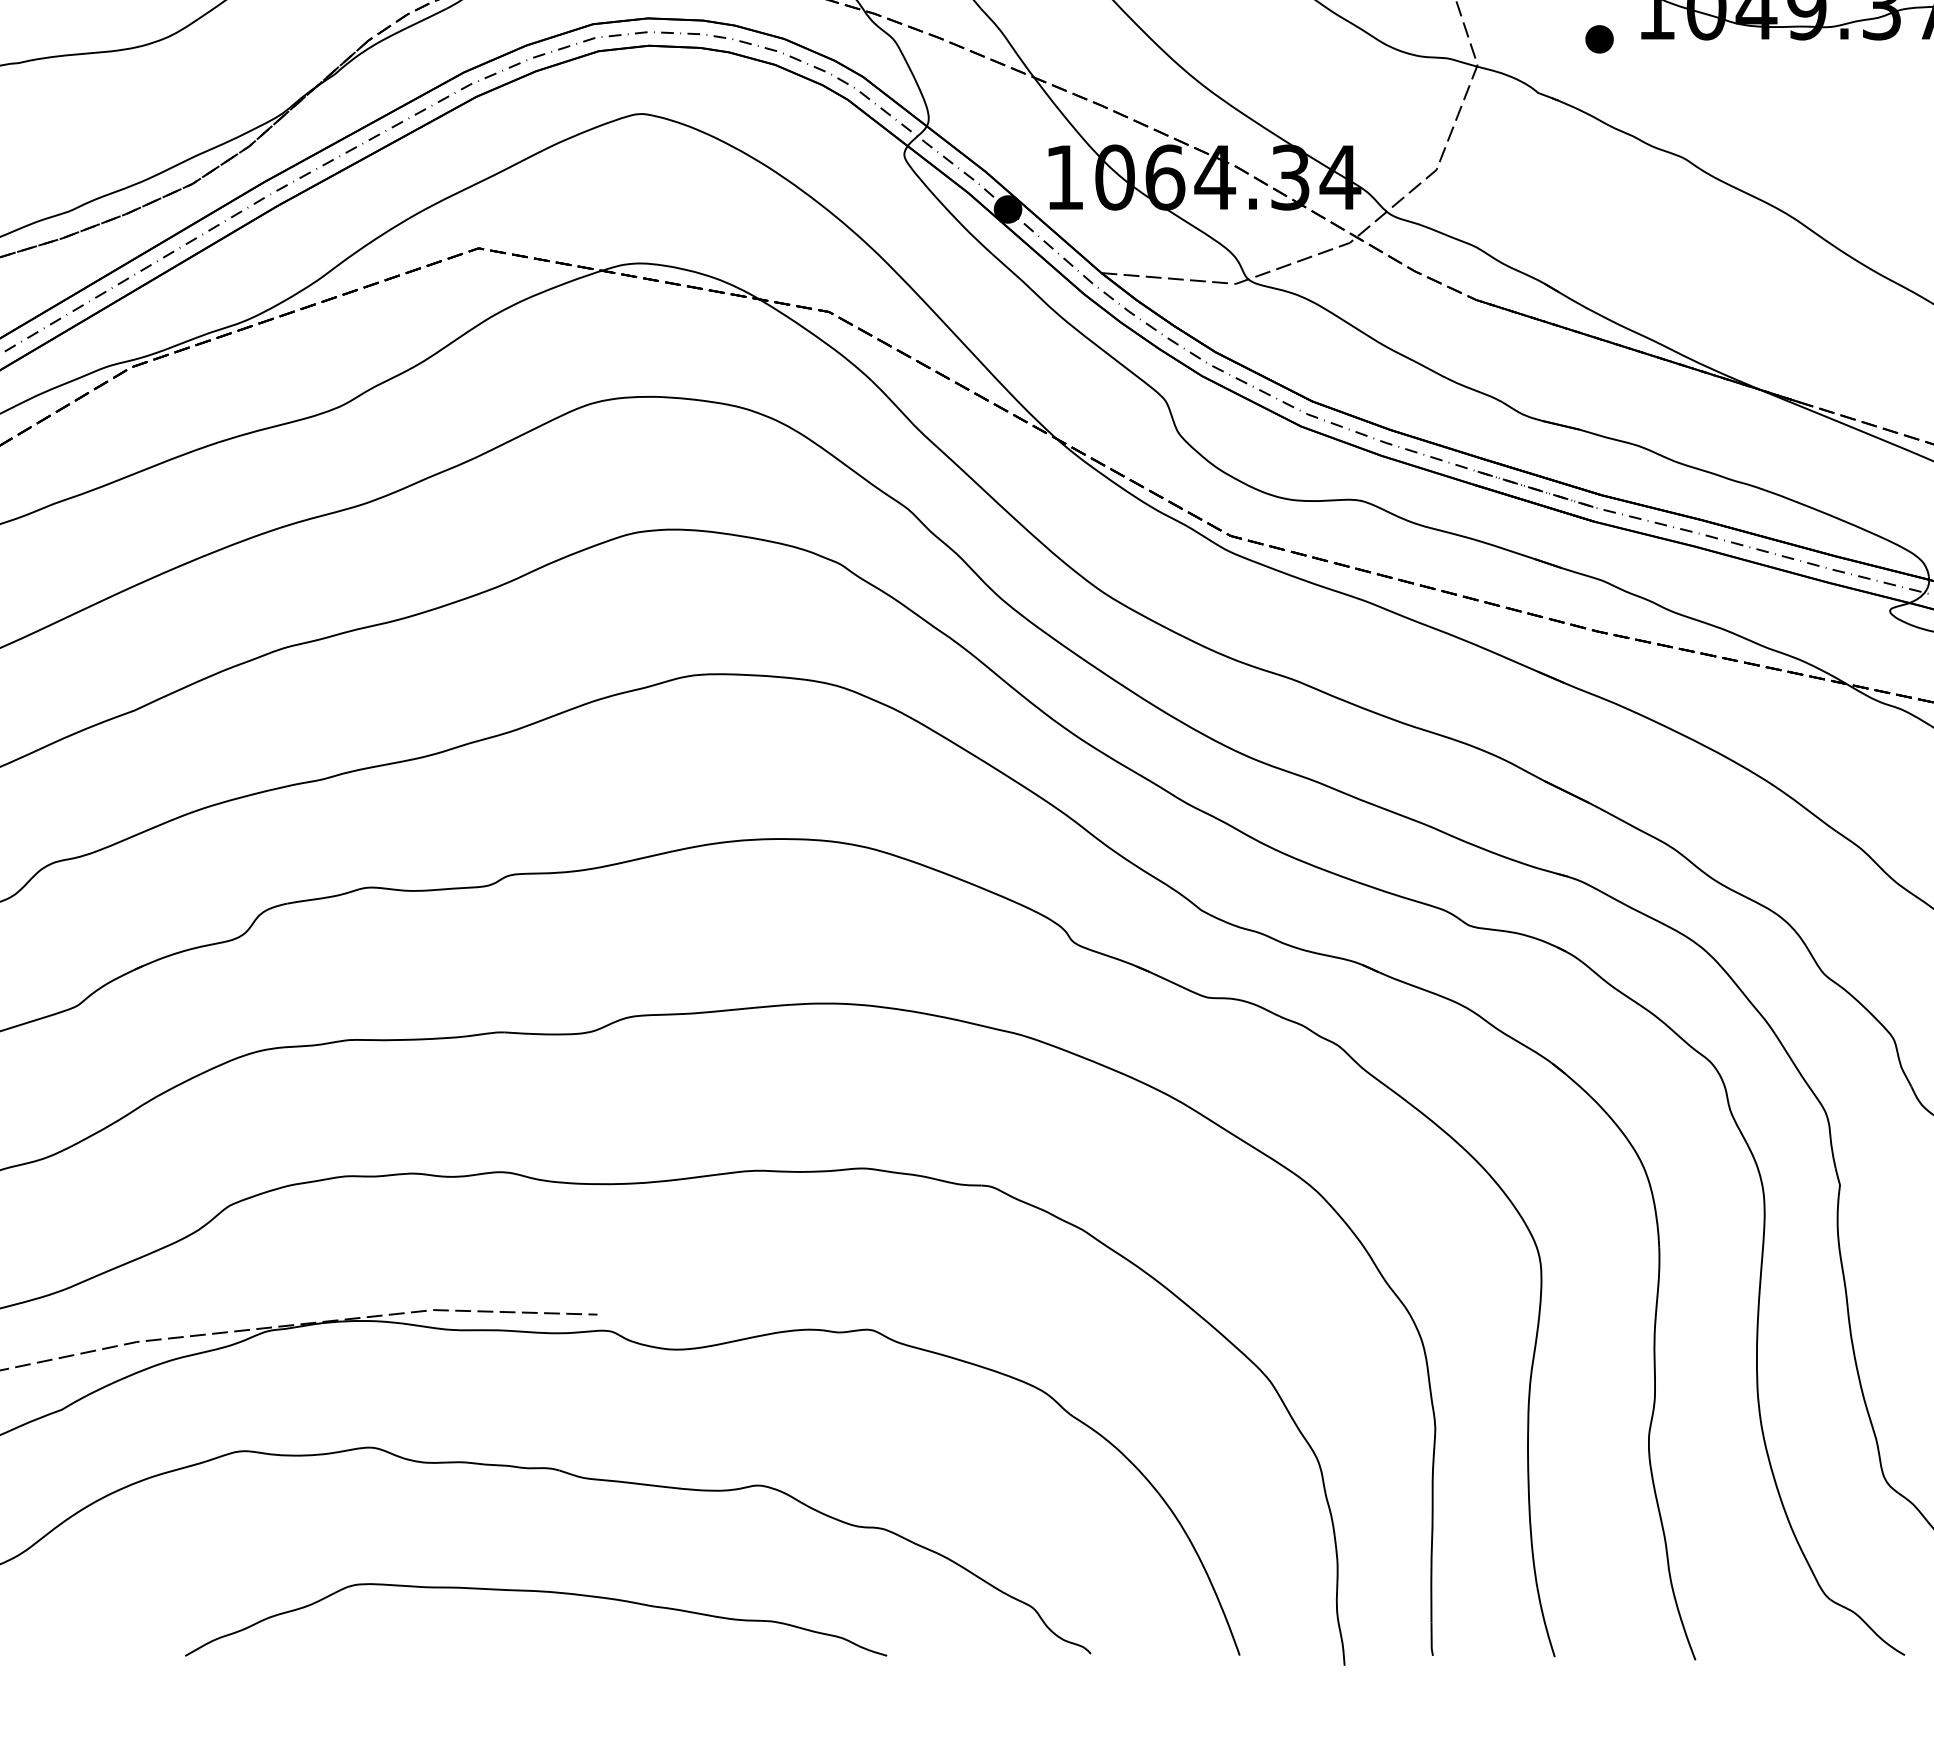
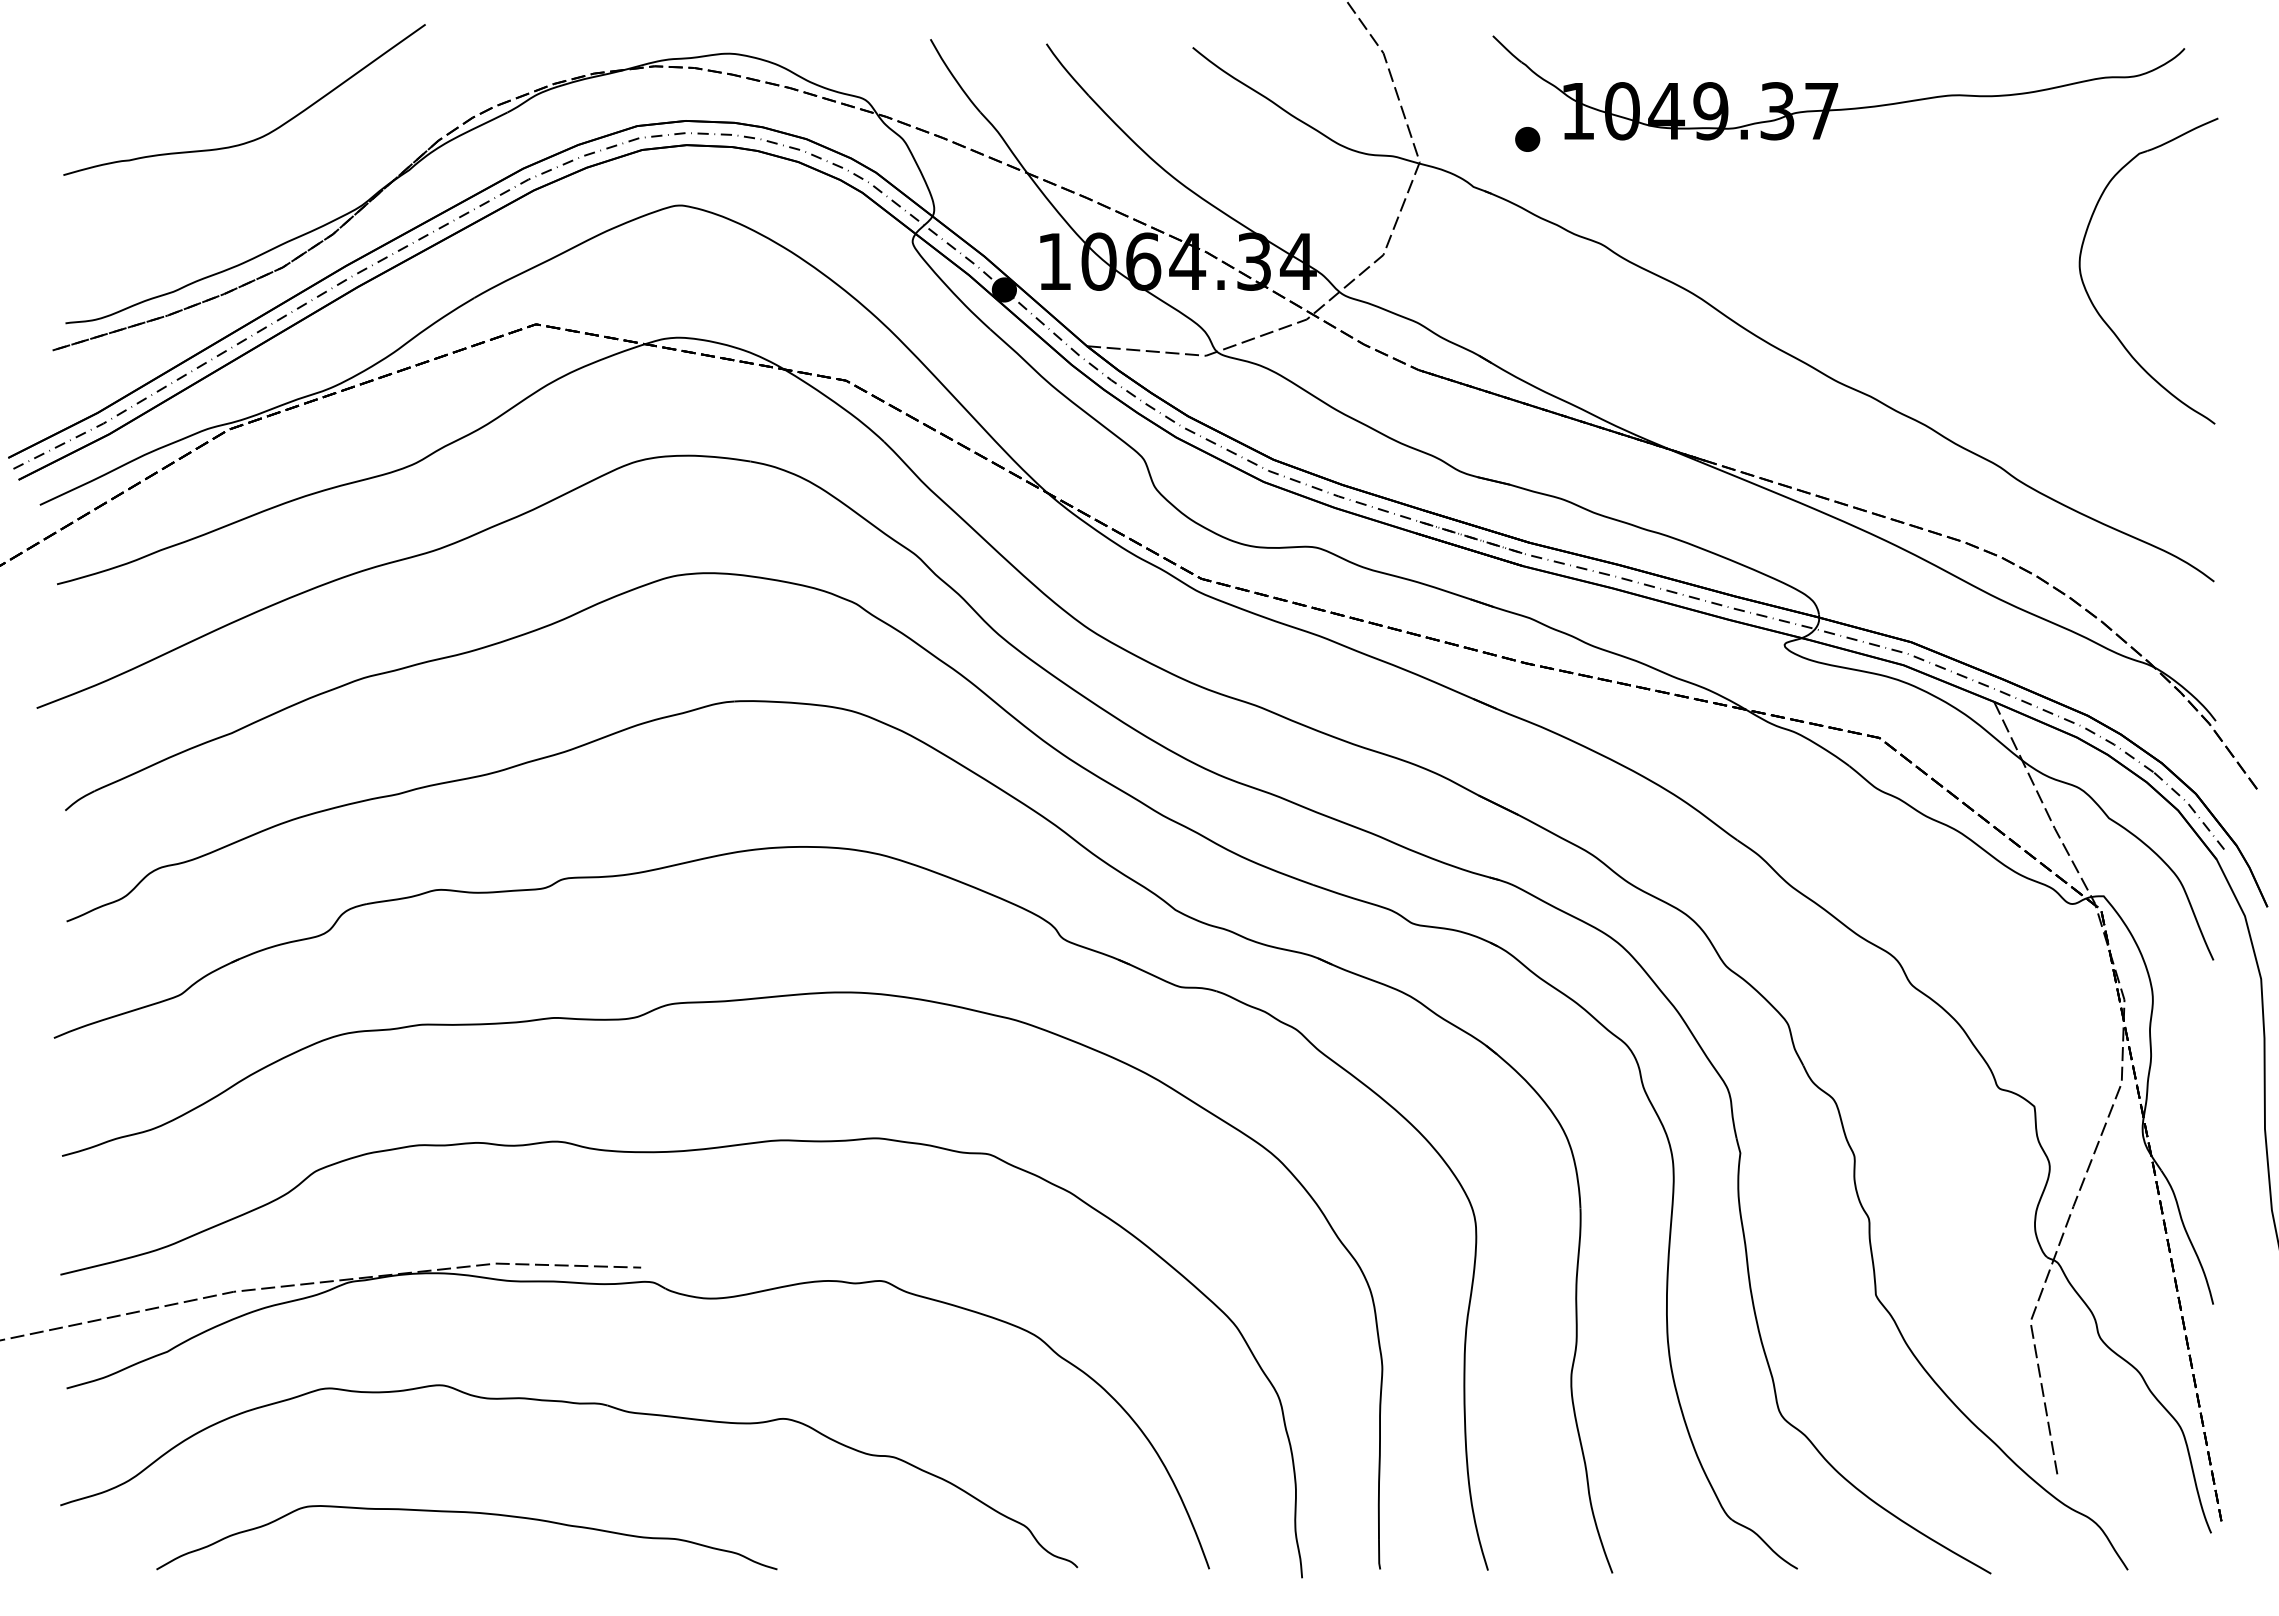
curve: (535, 1592) -> (466, 1513), moved

